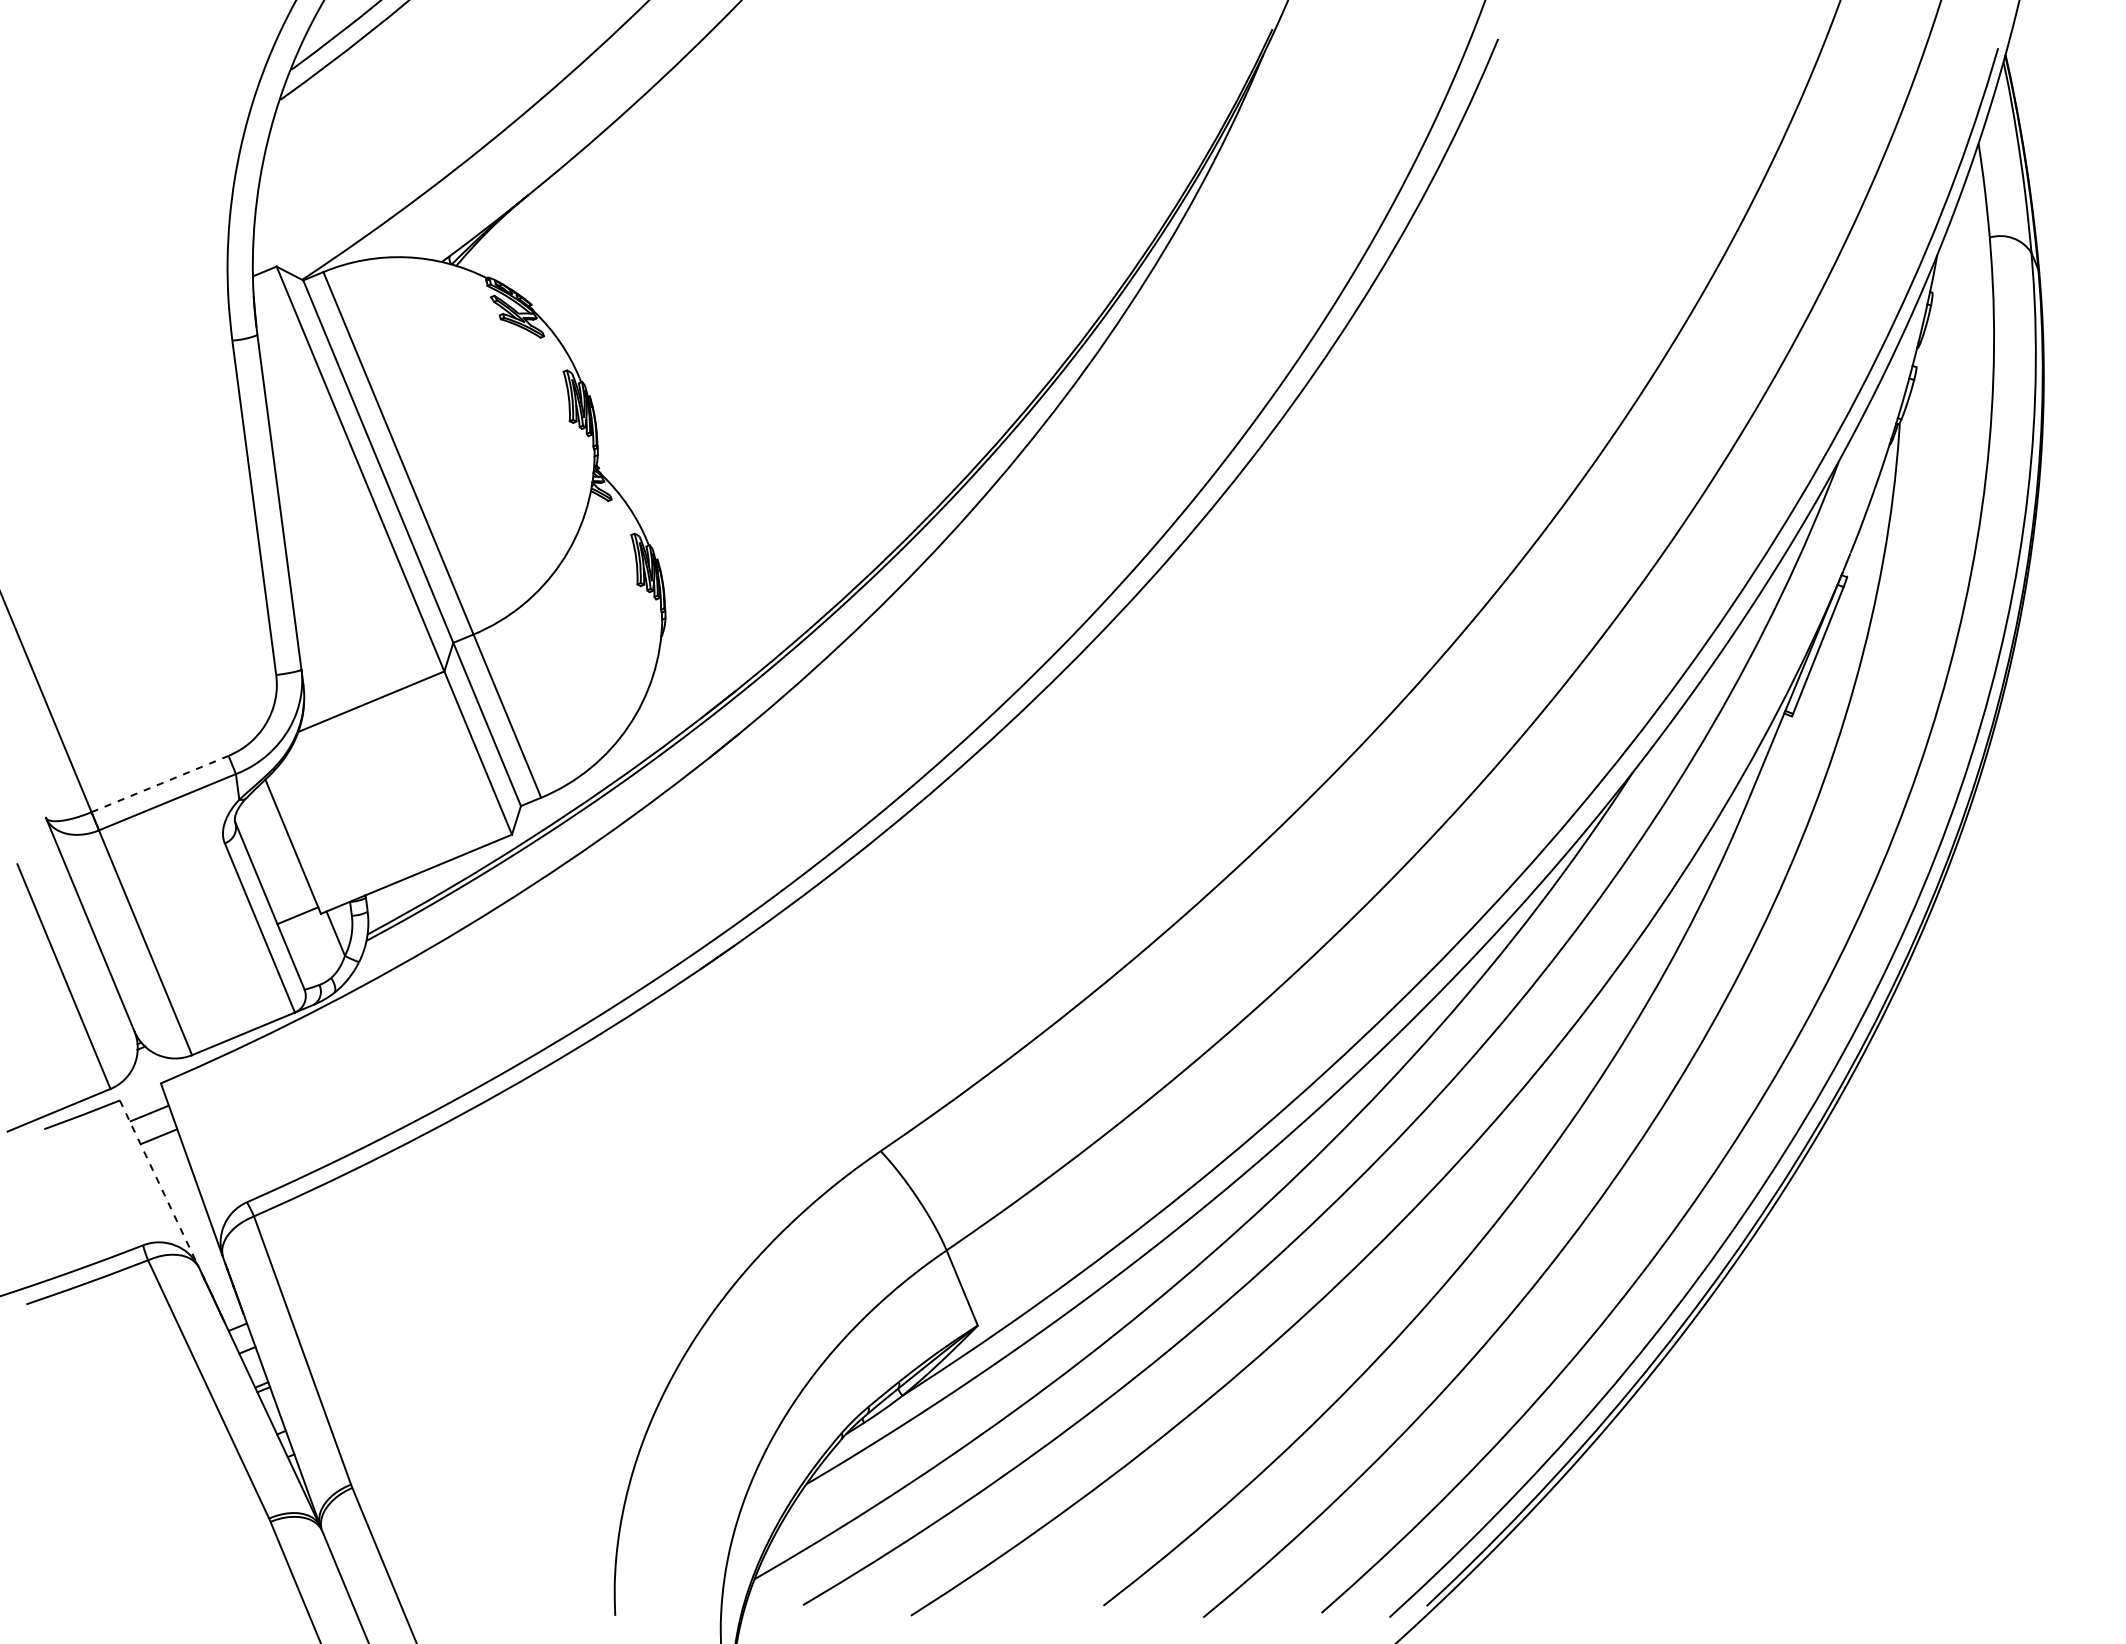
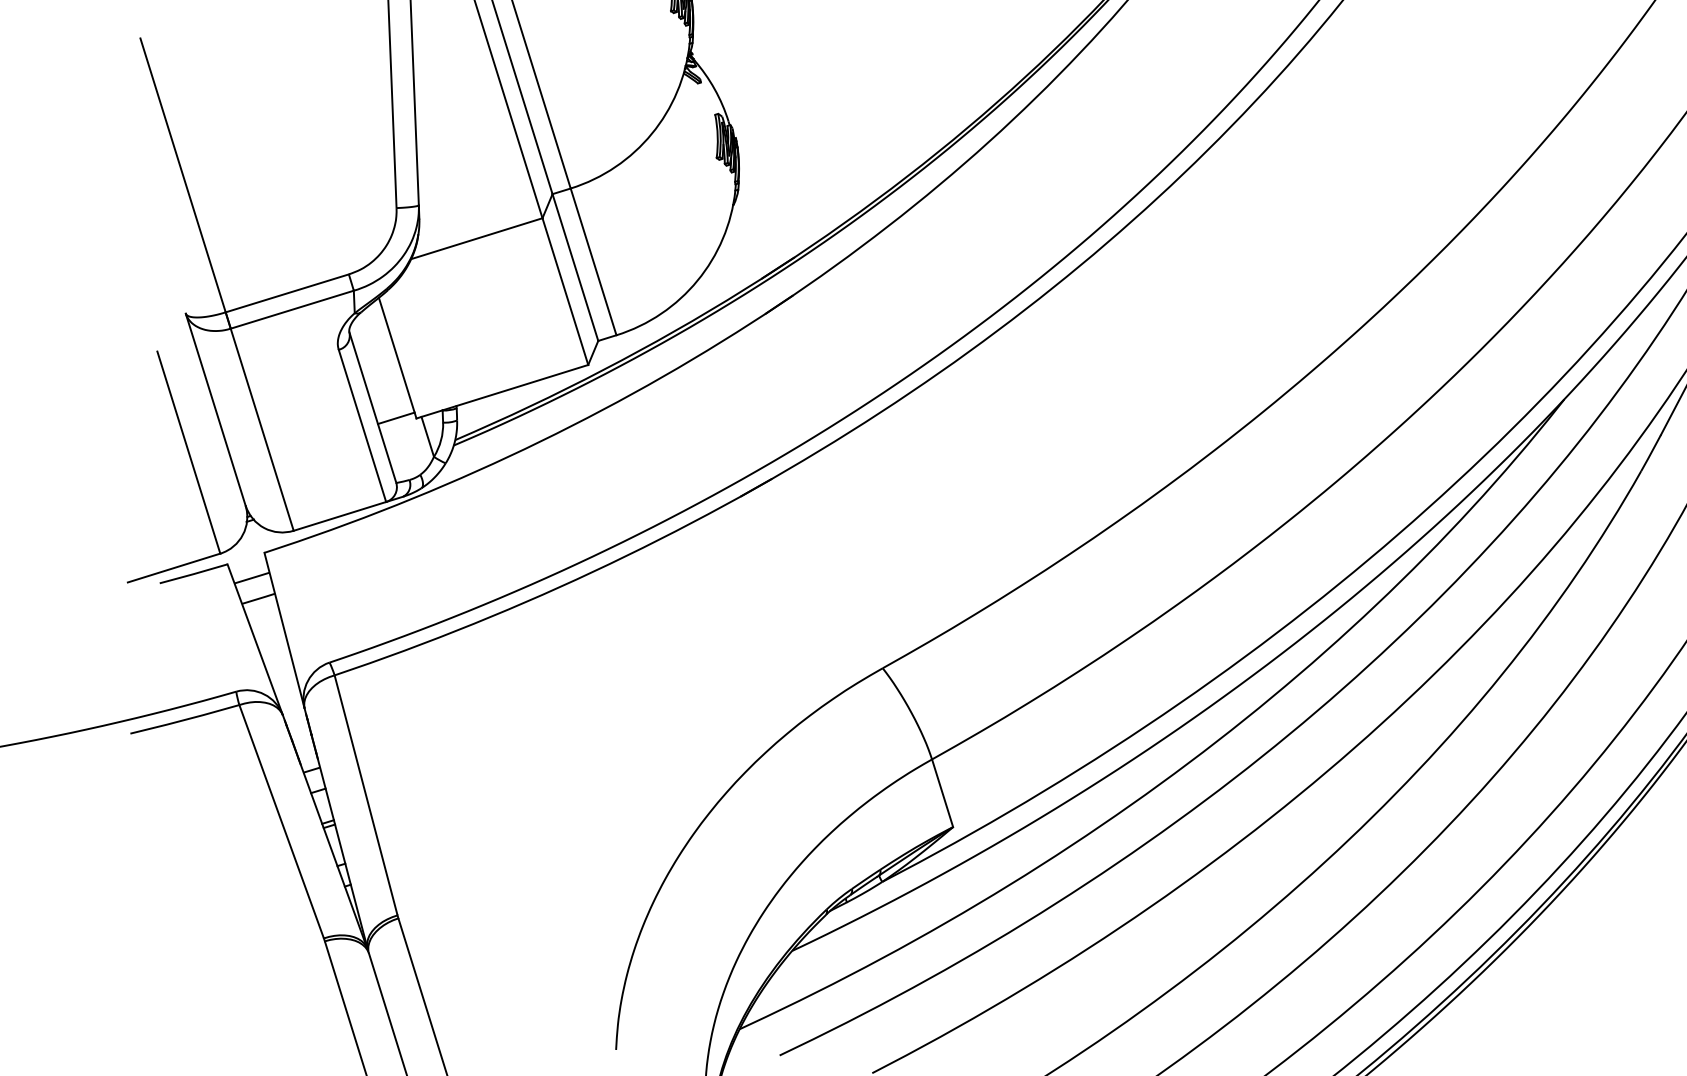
line: (160, 783) -> (287, 292), dashed -> solid
line: (159, 1183) -> (255, 639), dashed -> solid

